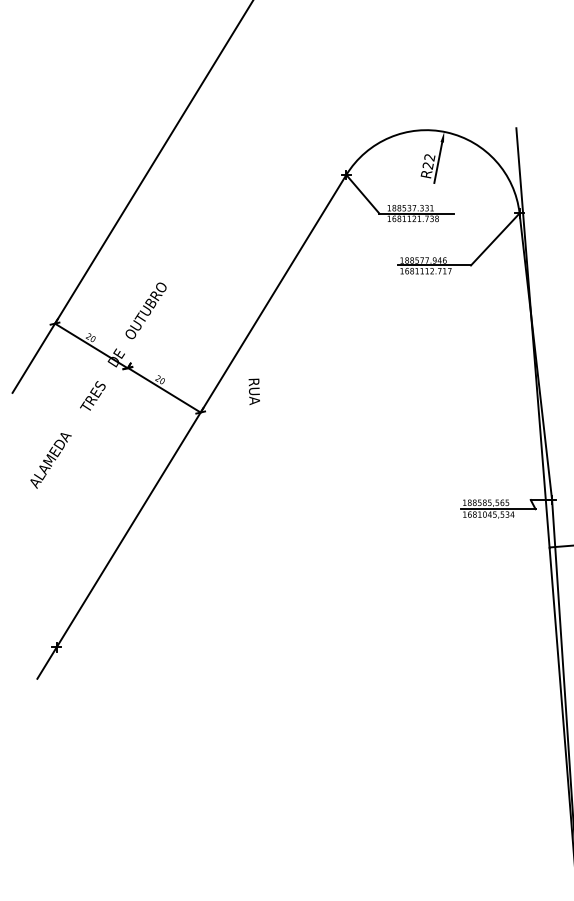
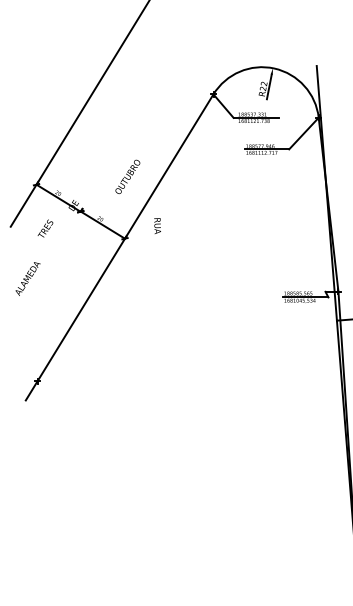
text: (145, 310) -> (127, 176), moved
text: (92, 395) -> (45, 228), moved
text: (50, 459) -> (27, 278), moved

